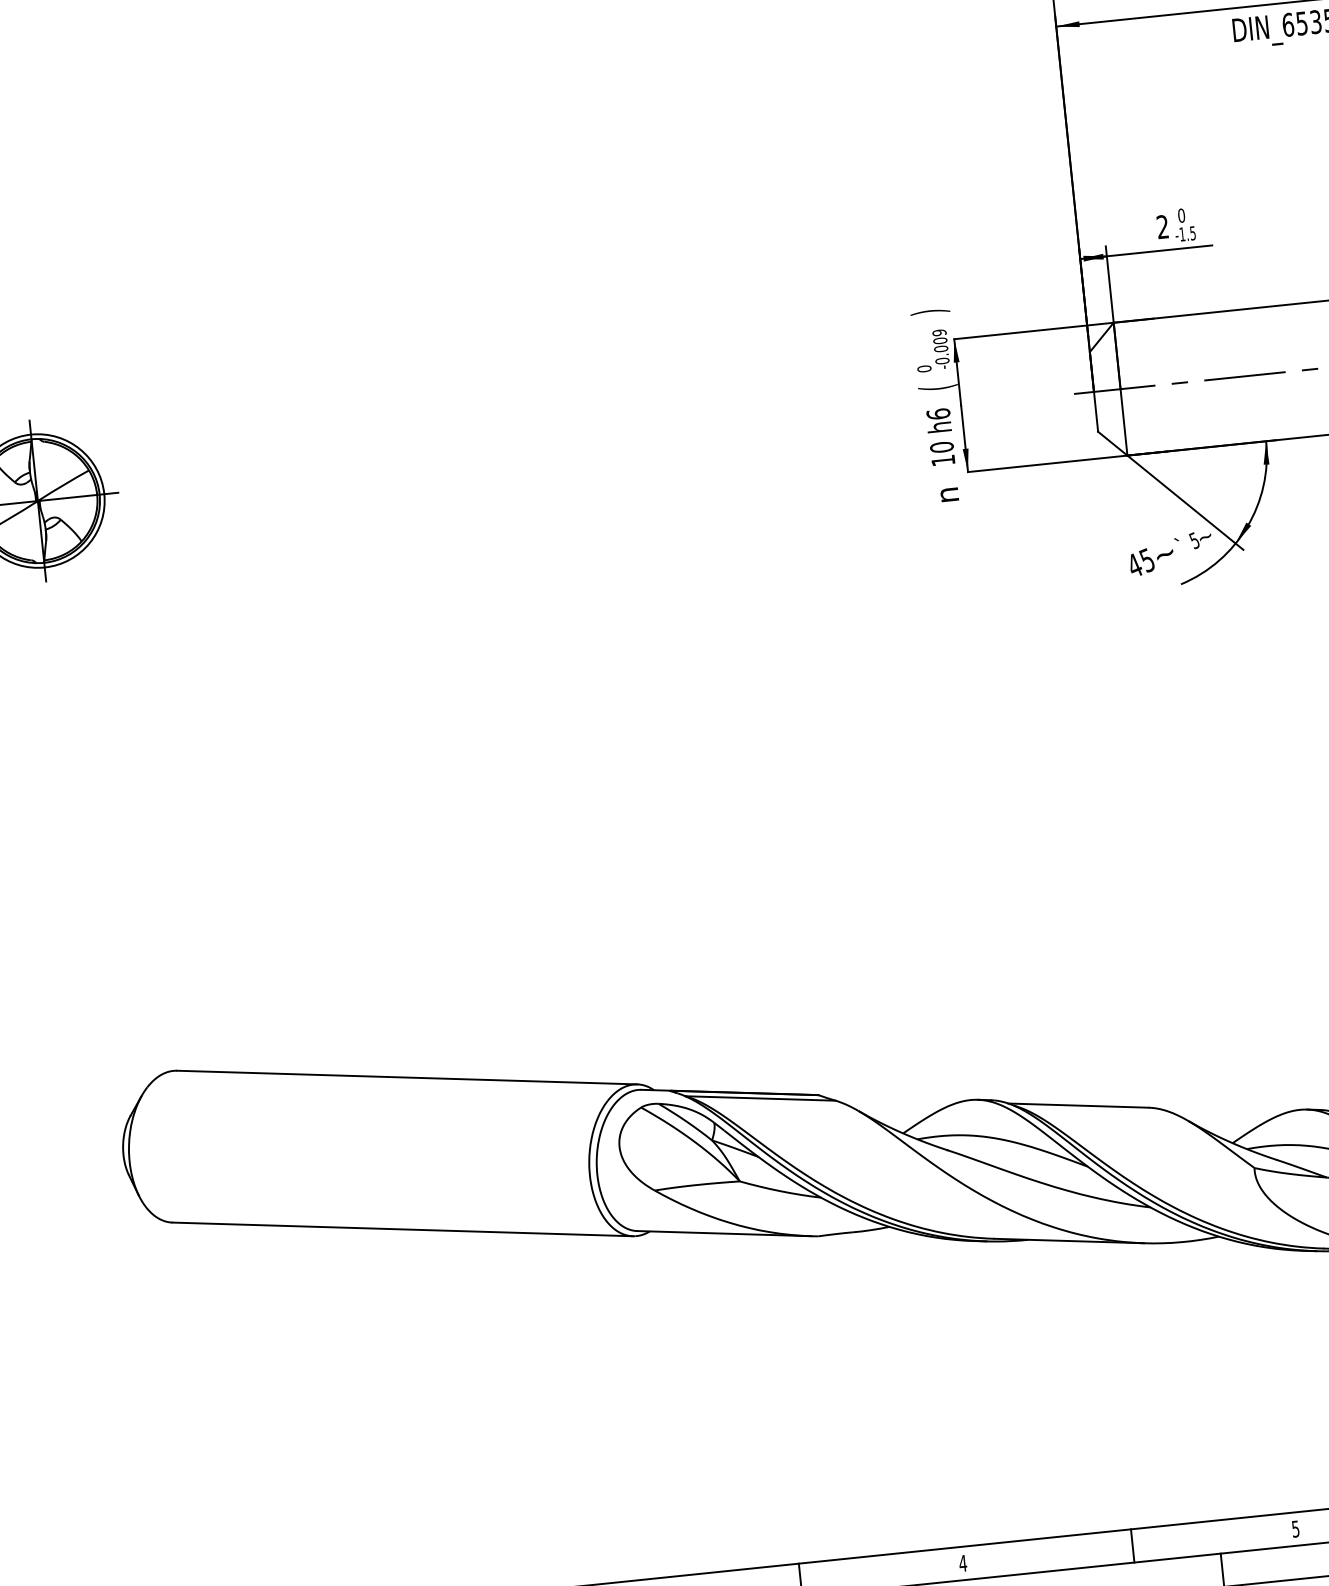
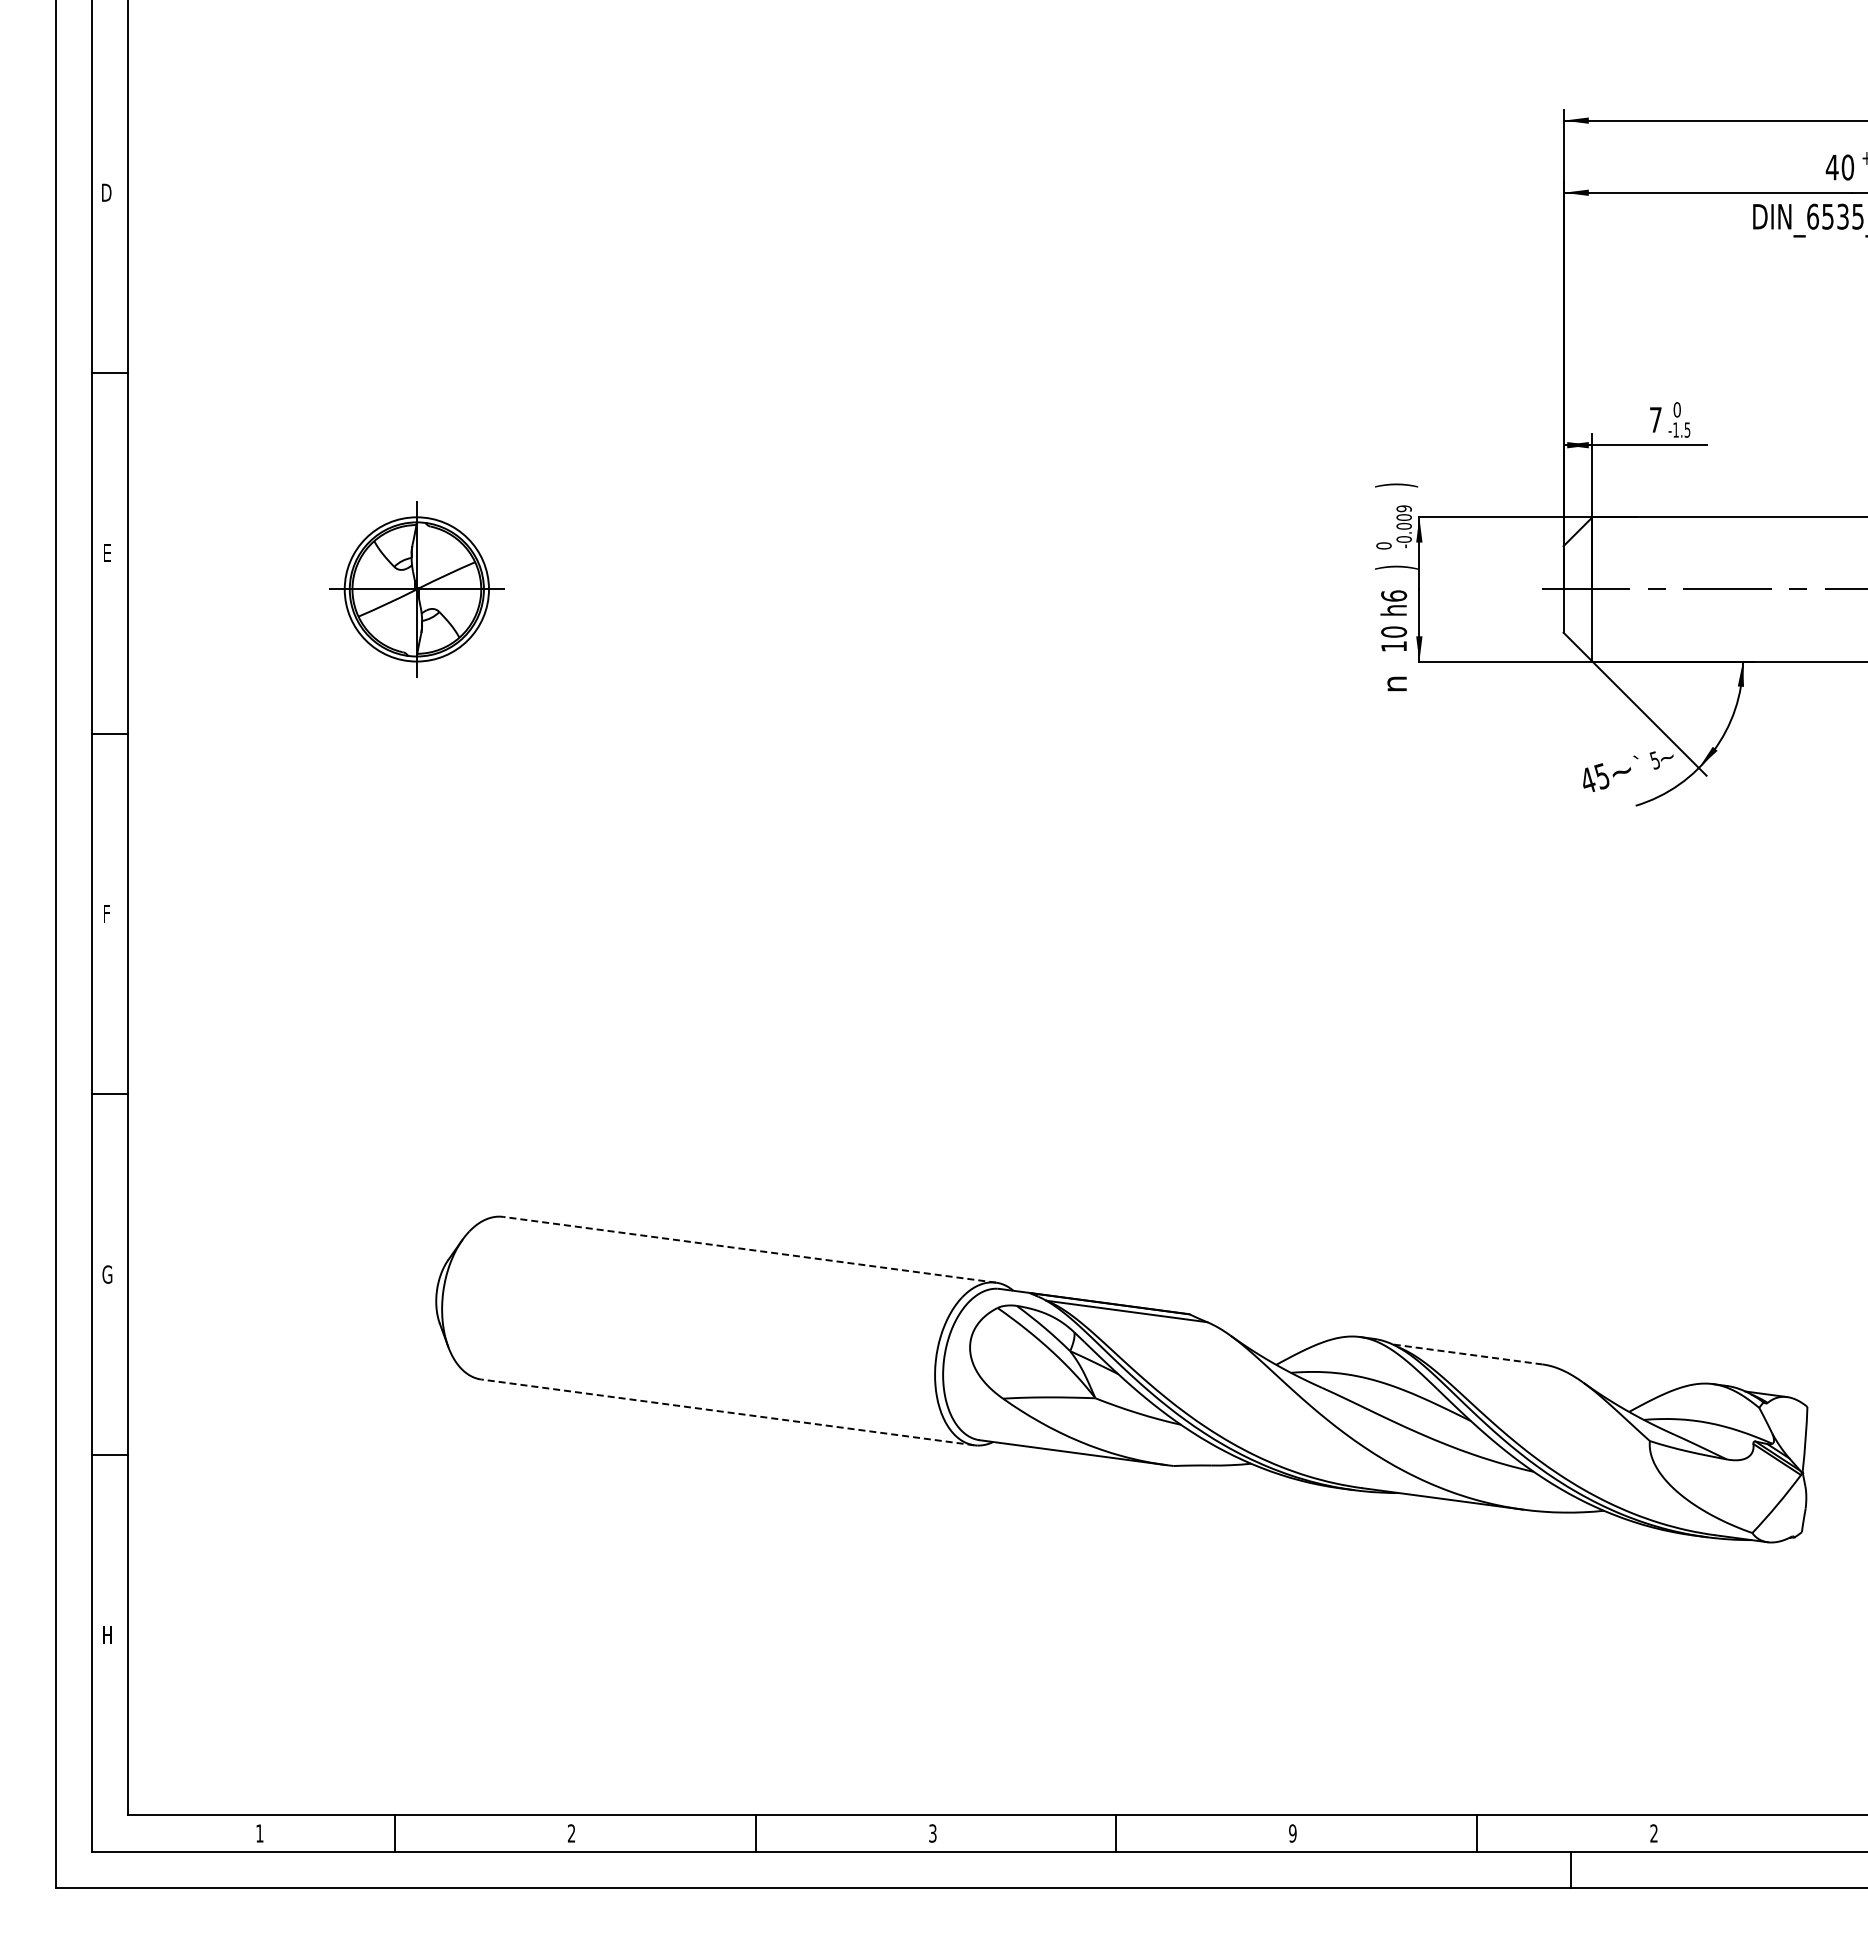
text: (1162, 226) -> (1655, 419), 2 -> 7
text: (938, 387) -> (1396, 567), ( -> )
line: (407, 1077) -> (749, 1249), solid -> dashed
line: (1078, 1105) -> (1467, 1354), solid -> dashed
line: (402, 1229) -> (727, 1412), solid -> dashed
text: (1295, 1529) -> (1653, 1833), 5 -> 2
text: (962, 1563) -> (1292, 1833), 4 -> 9

